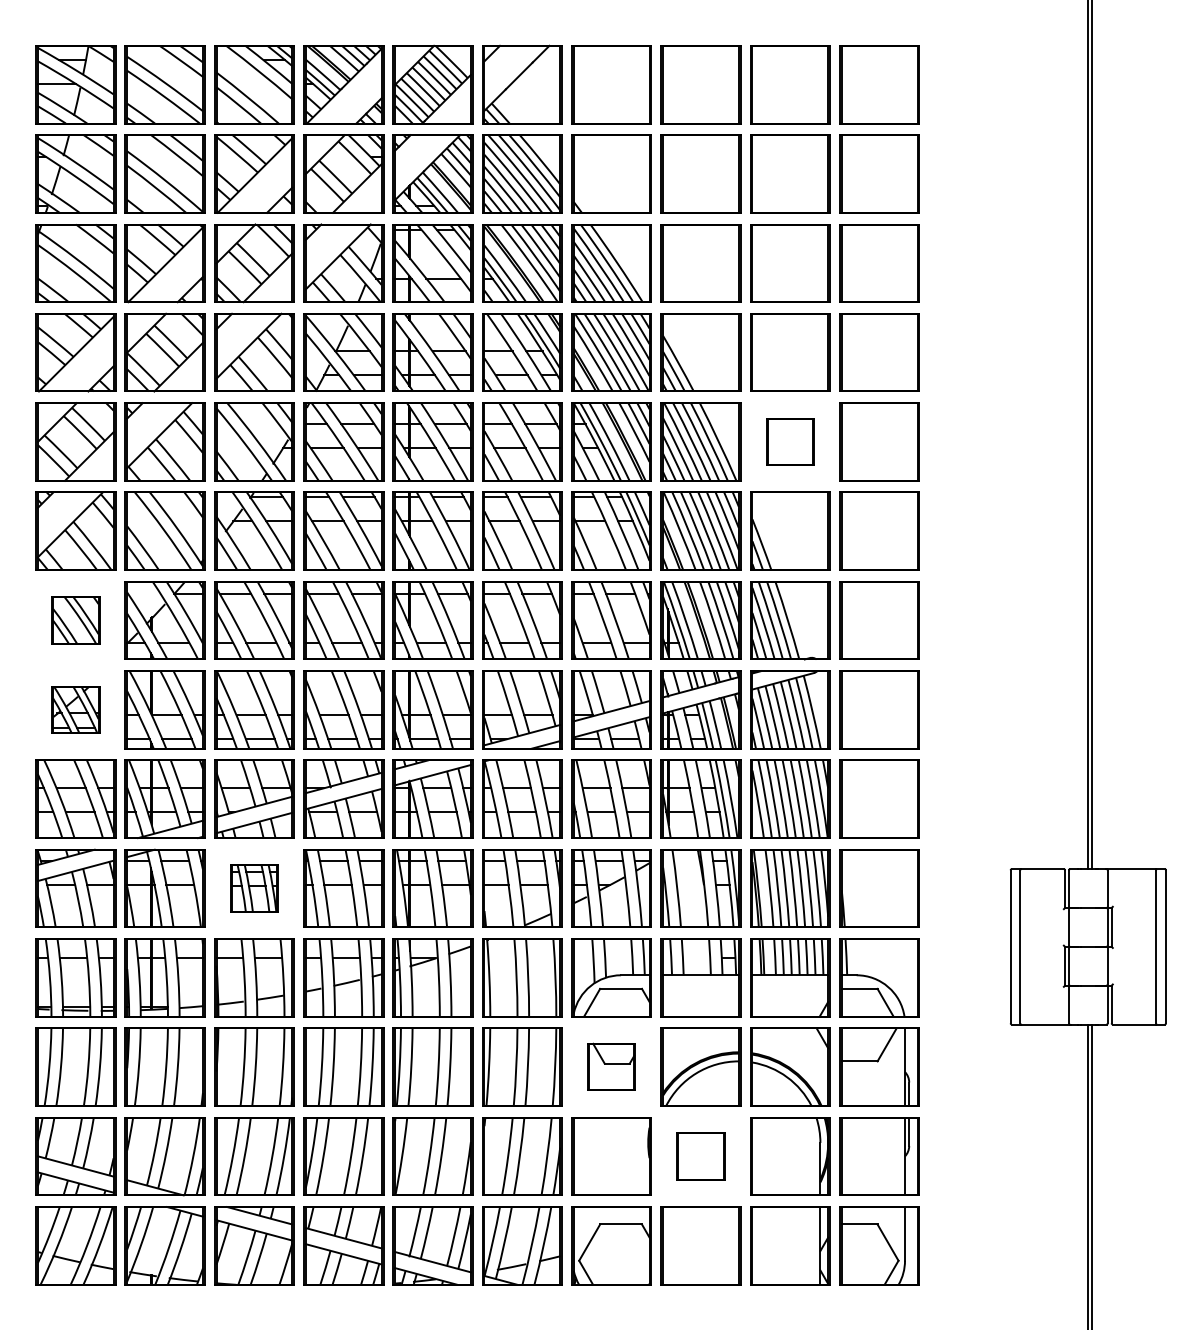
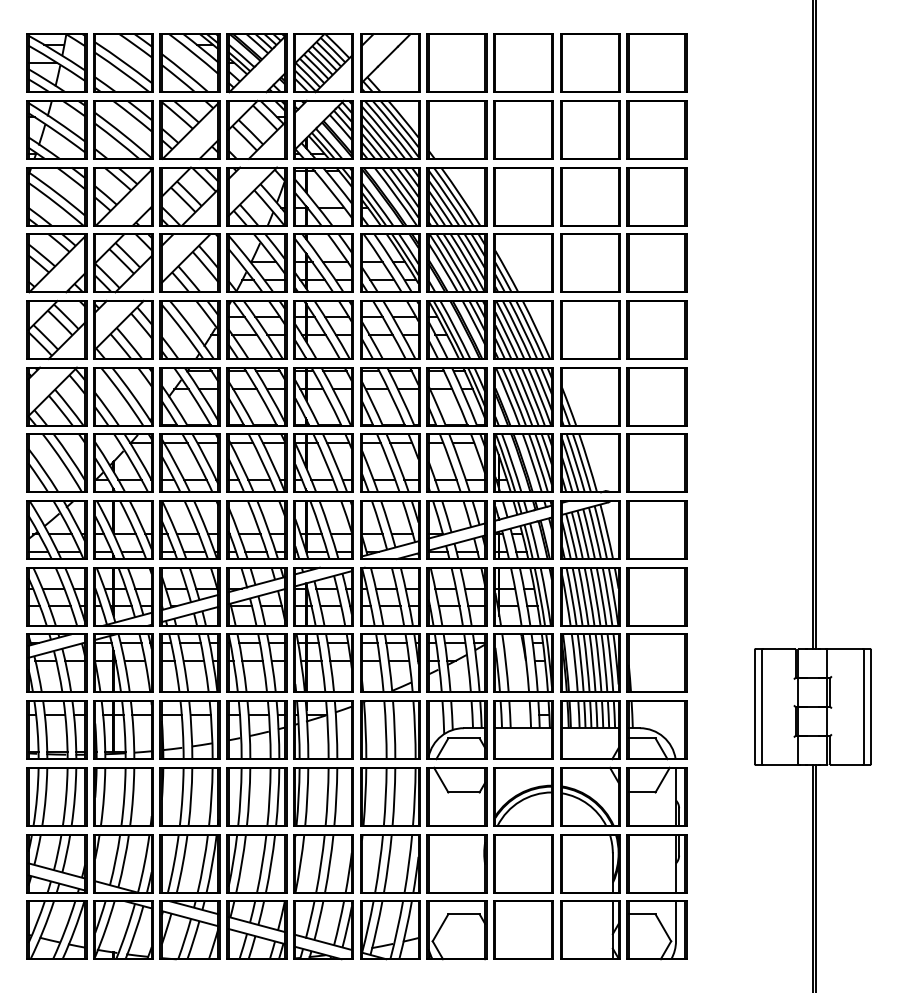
part: (790, 441) -> (590, 329), size x1.67
part: (75, 620) -> (56, 463), size x1.67
part: (75, 709) -> (56, 529), size x1.67
part: (254, 888) -> (190, 663), size x1.67
part: (611, 1066) -> (456, 796), size x1.67
part: (700, 1156) -> (523, 863), size x1.67

